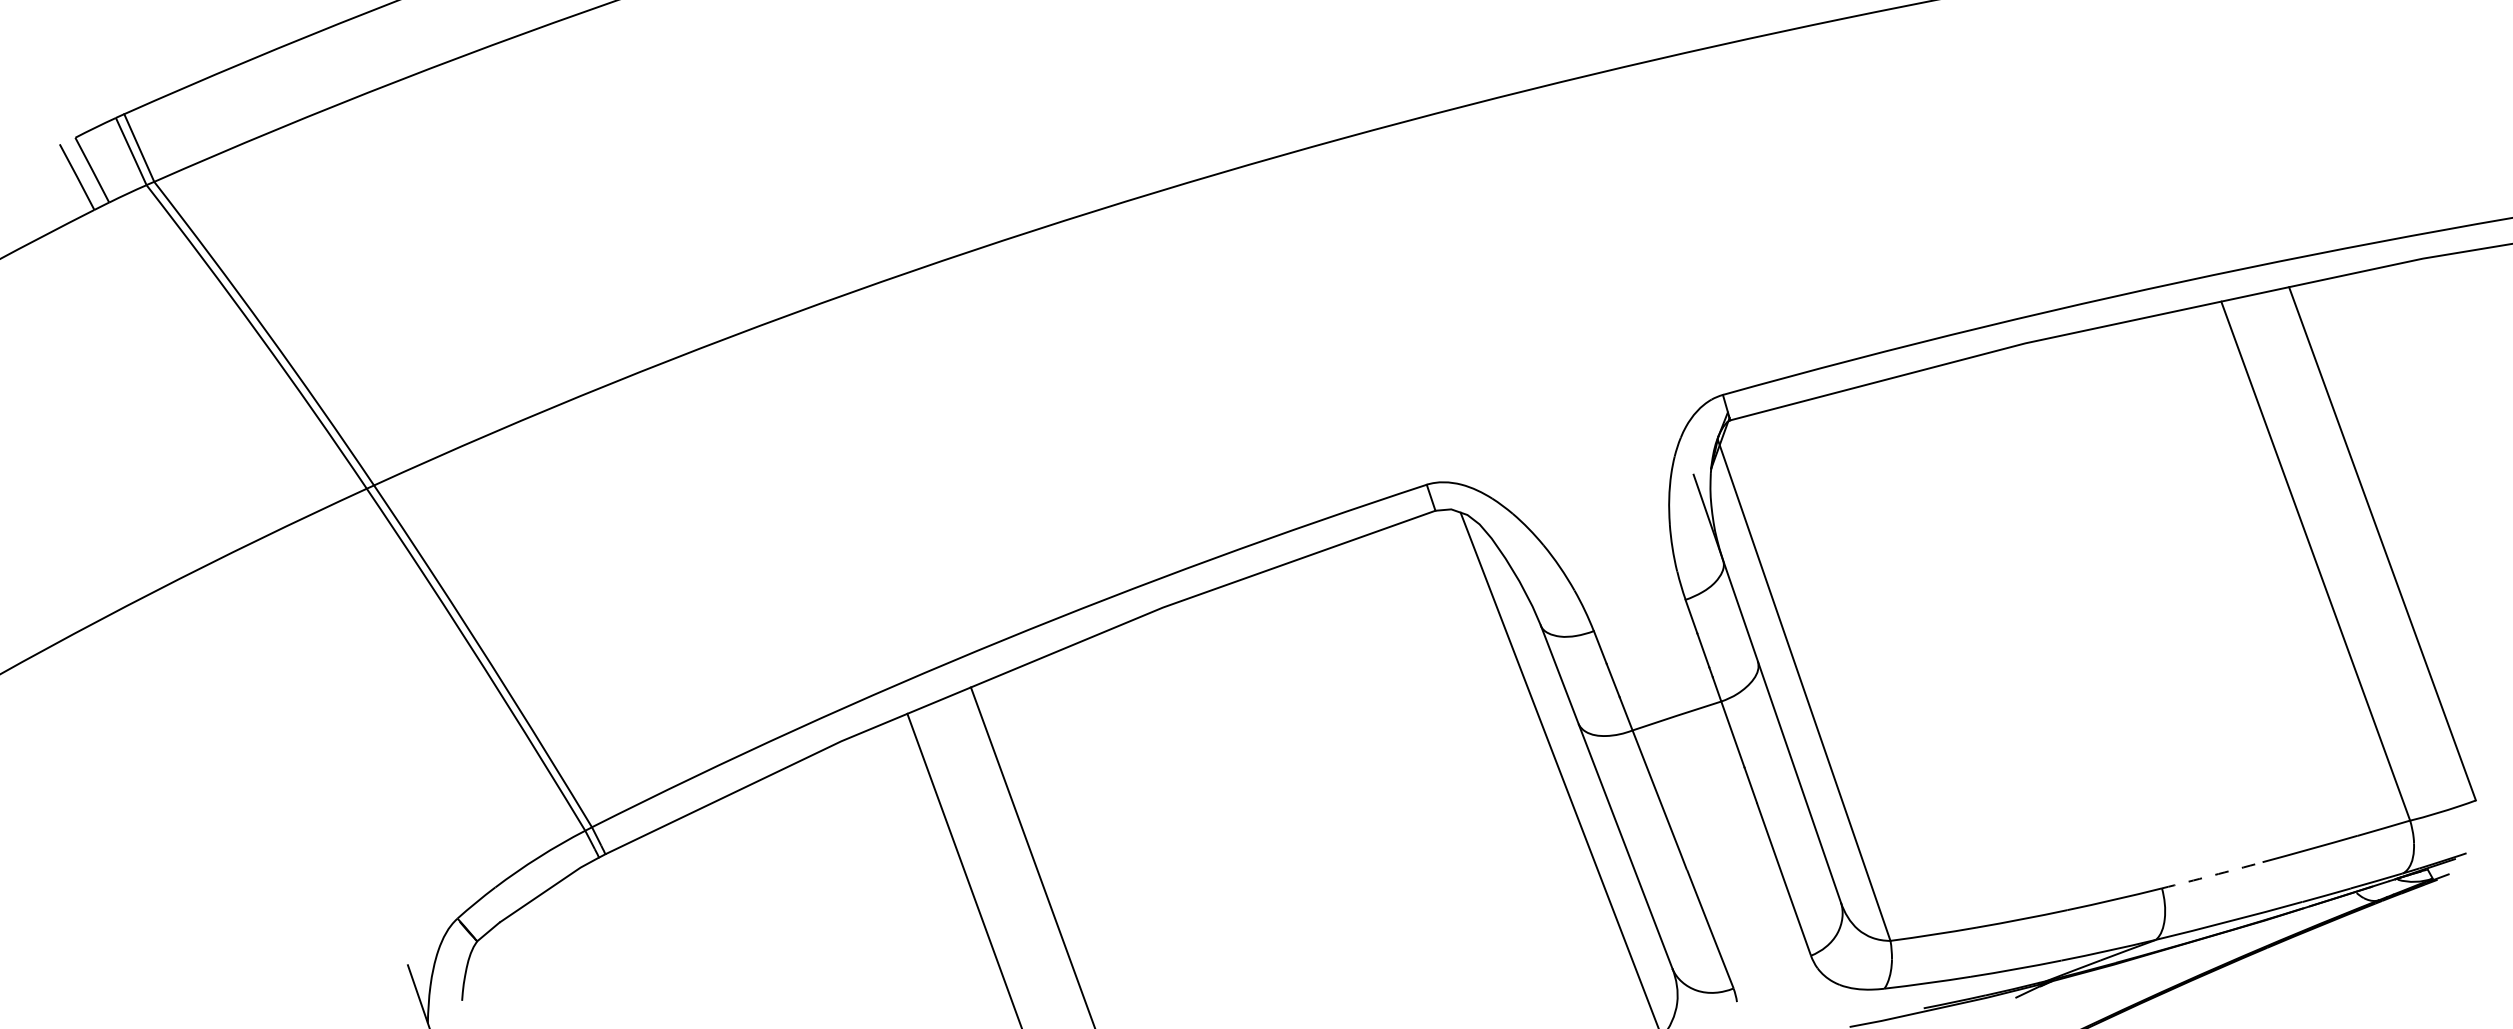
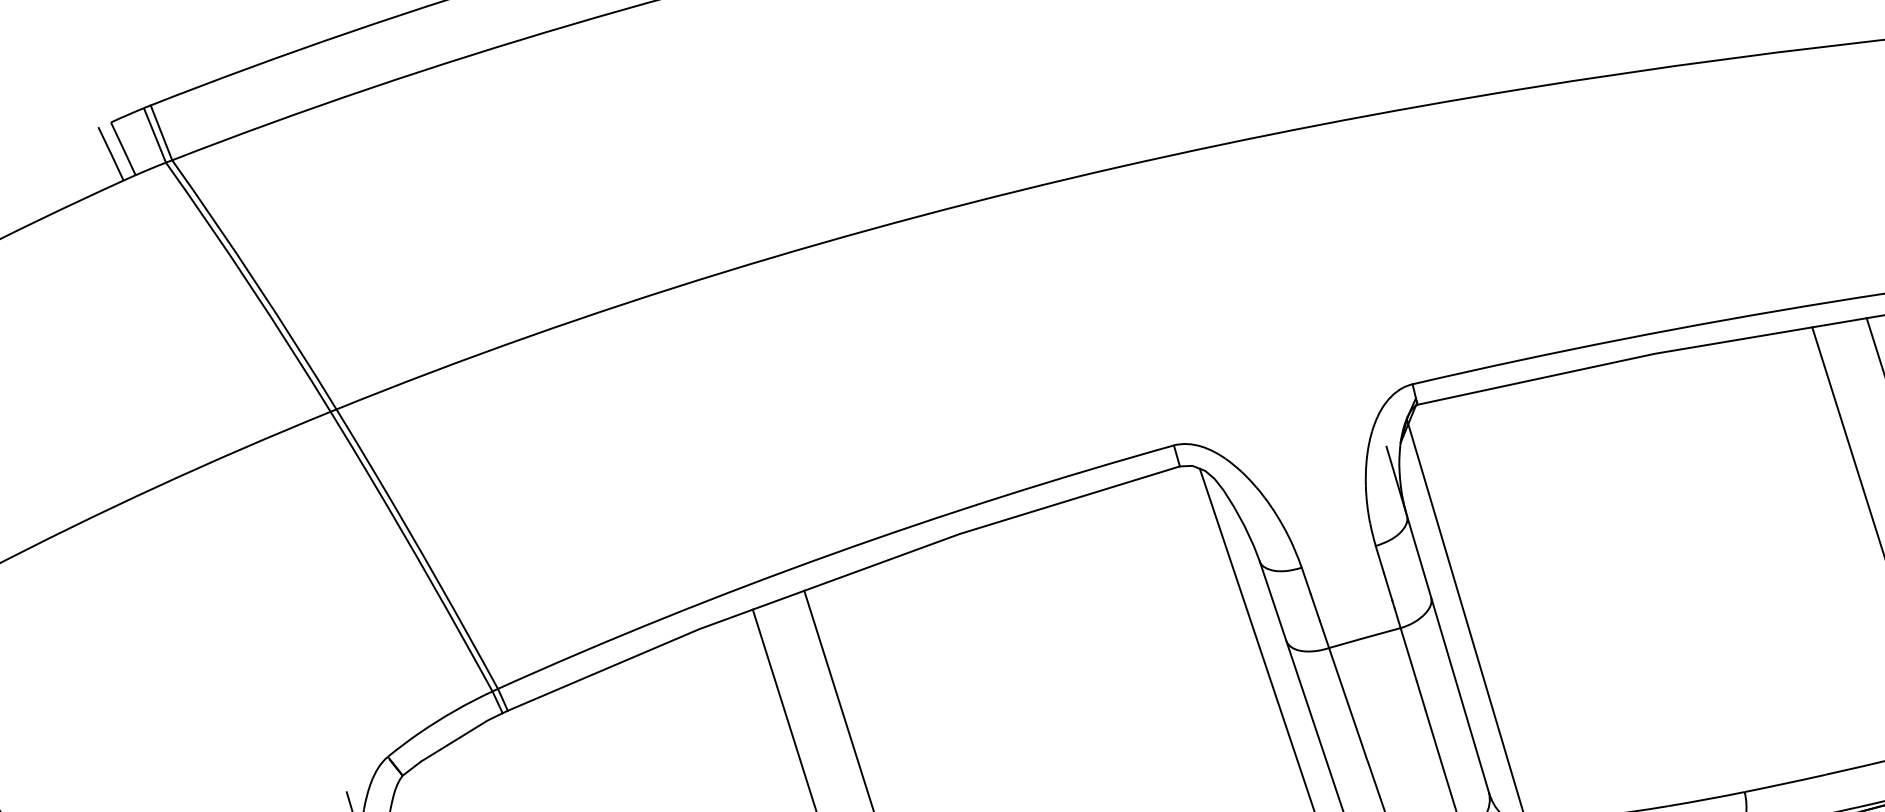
arc: (2212, 875) -> (1785, 783), dashed -> solid

